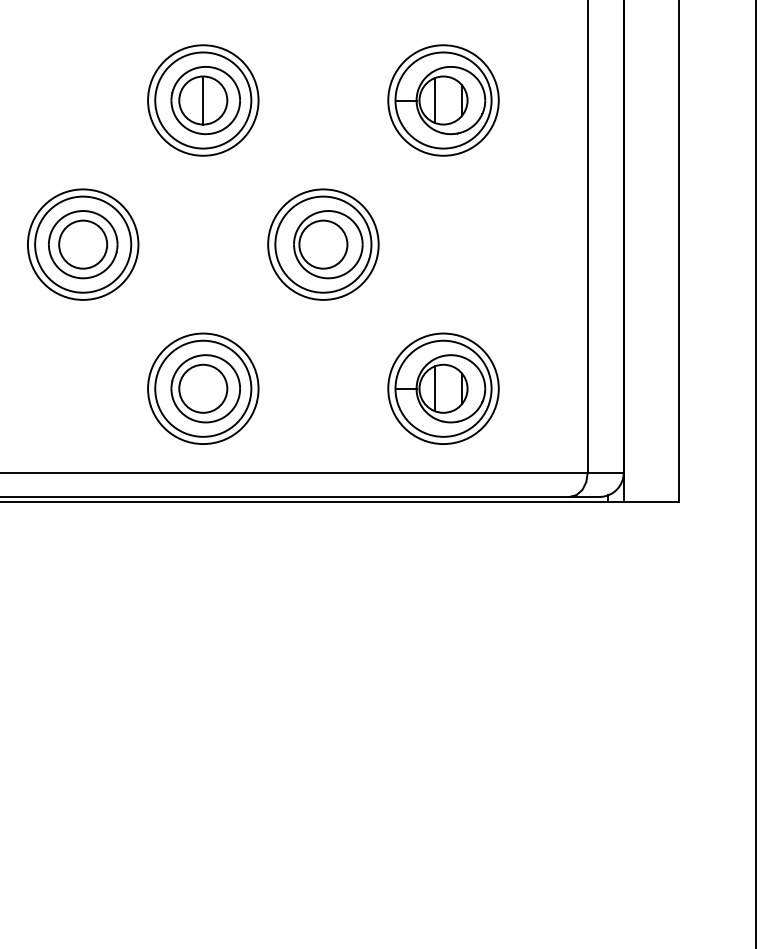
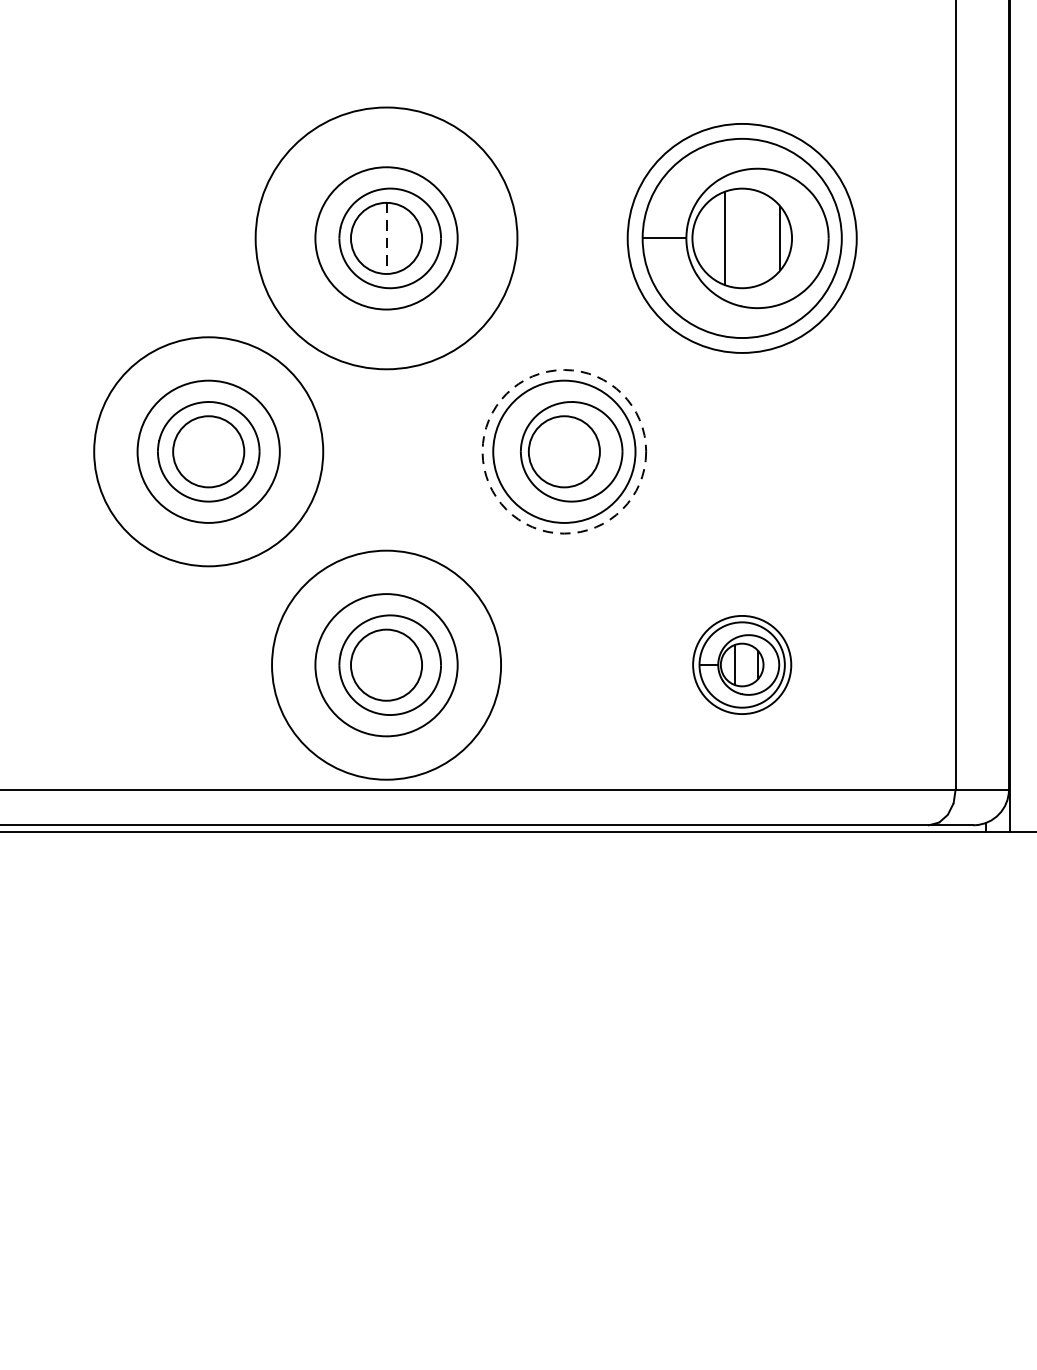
circle: (203, 100) -> (386, 238), size x1.6
part: (443, 100) -> (742, 238), size x1.4
line: (203, 101) -> (386, 239), solid -> dashed
circle: (82, 244) -> (207, 451), size x1.4
circle: (323, 244) -> (564, 451), solid -> dashed
circle: (203, 388) -> (386, 664), size x1.4
part: (443, 388) -> (742, 664), size x0.6

